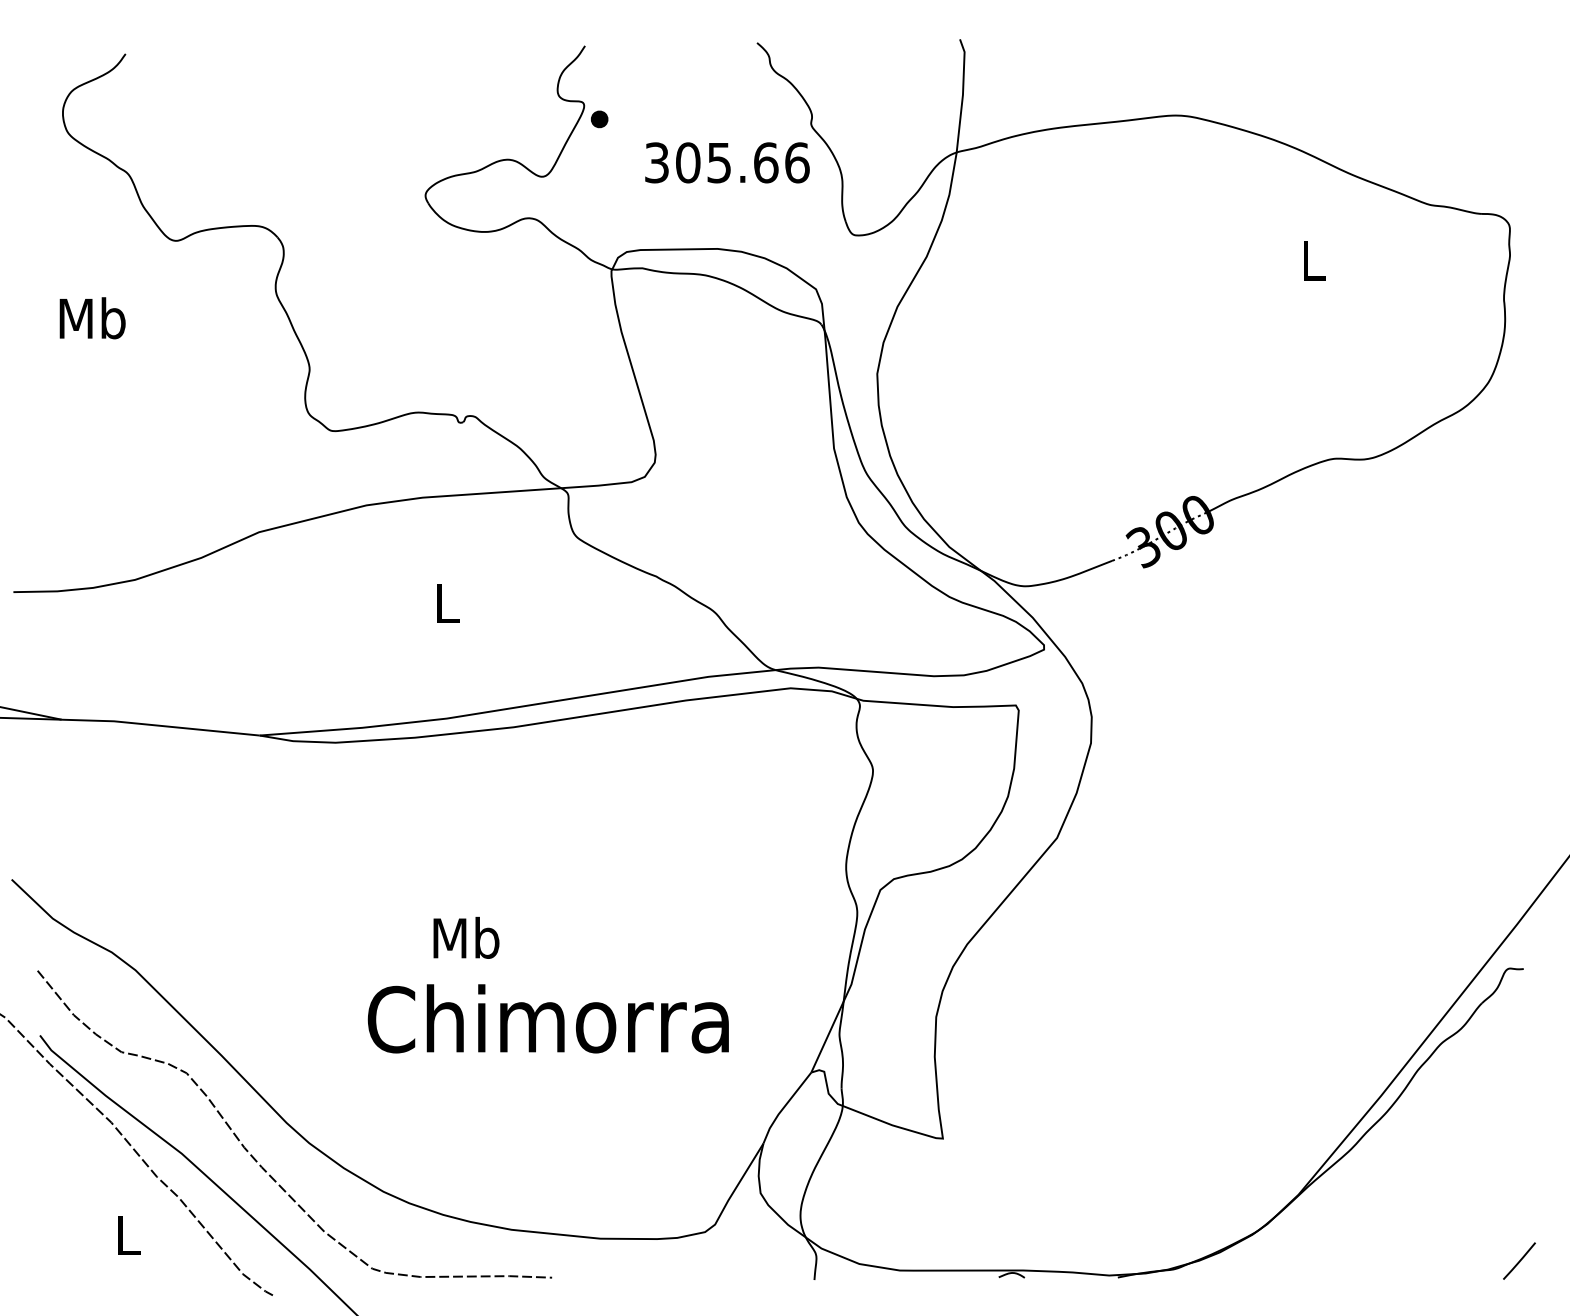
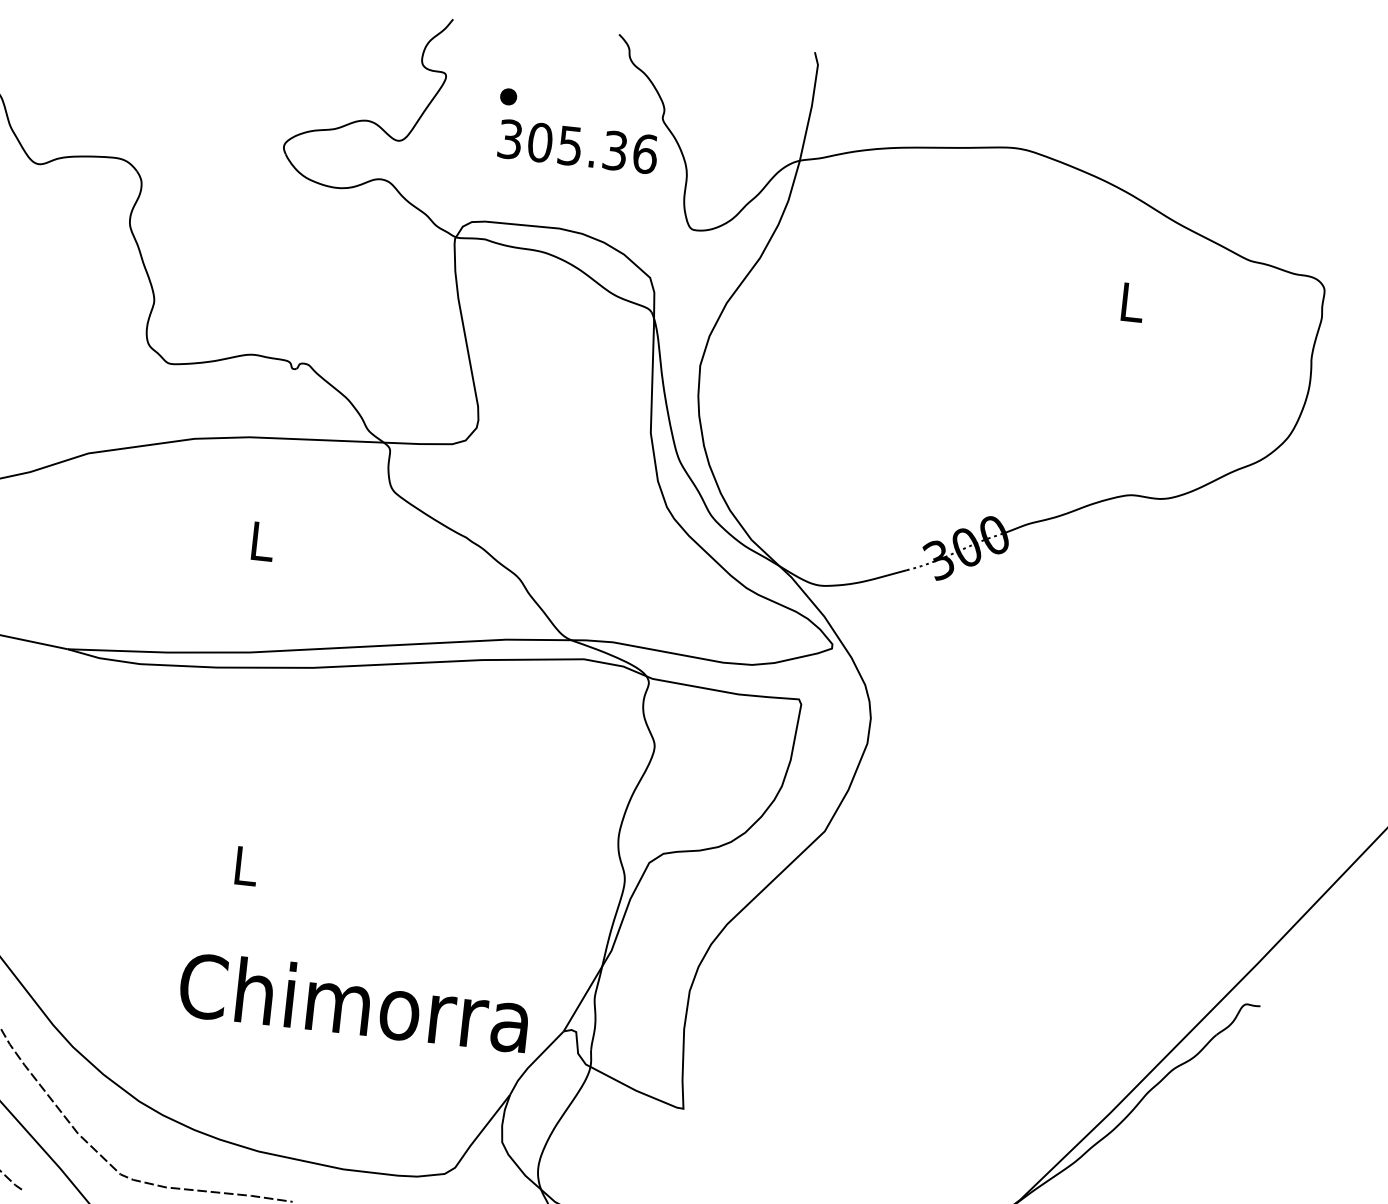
part: (599, 119) -> (508, 96), moved
text: (766, 162) -> (615, 150), 305.66 -> 305.36
text: (466, 937) -> (245, 865), Mb -> L
text: (547, 1018) -> (353, 1001), moved

